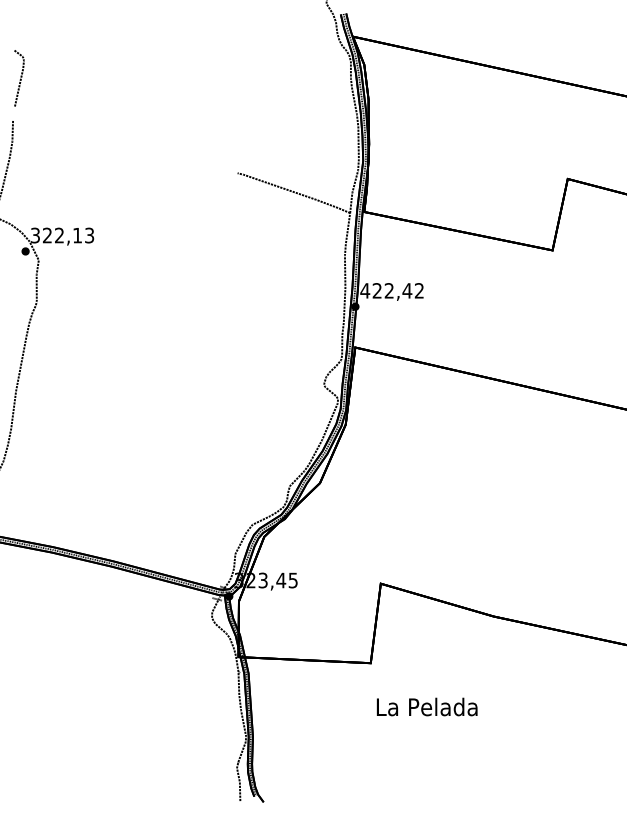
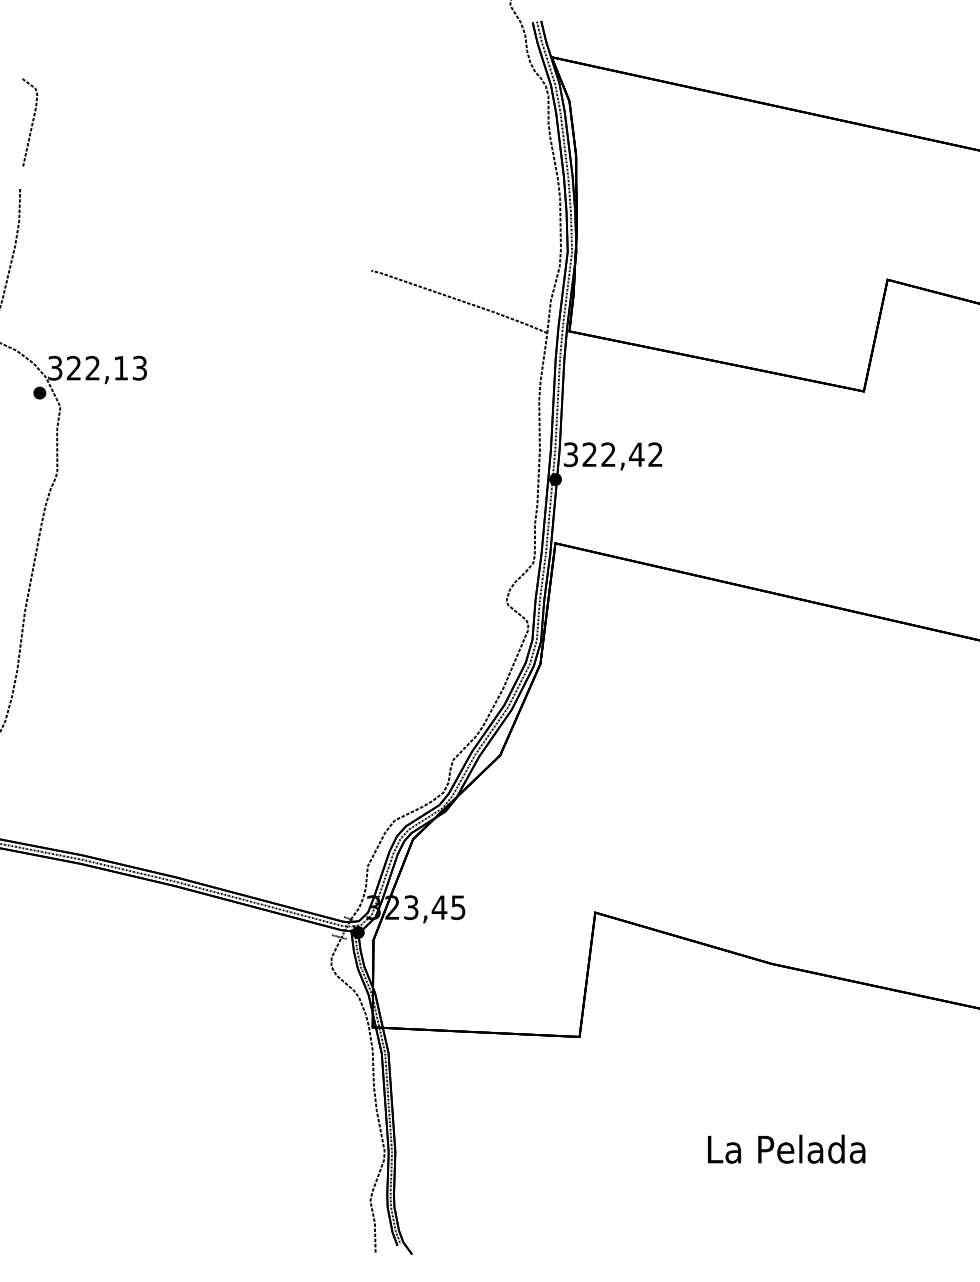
text: (365, 290) -> (571, 454), 422,42 -> 322,42
text: (427, 706) -> (787, 1148), moved

